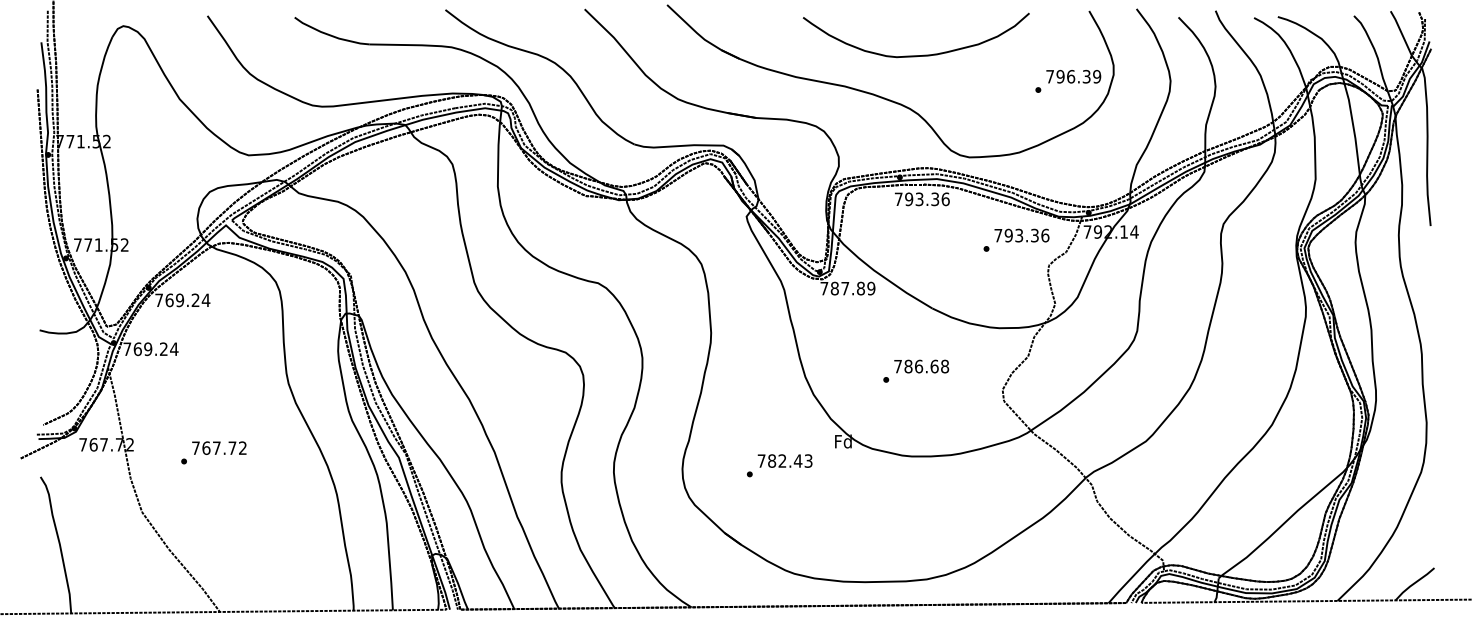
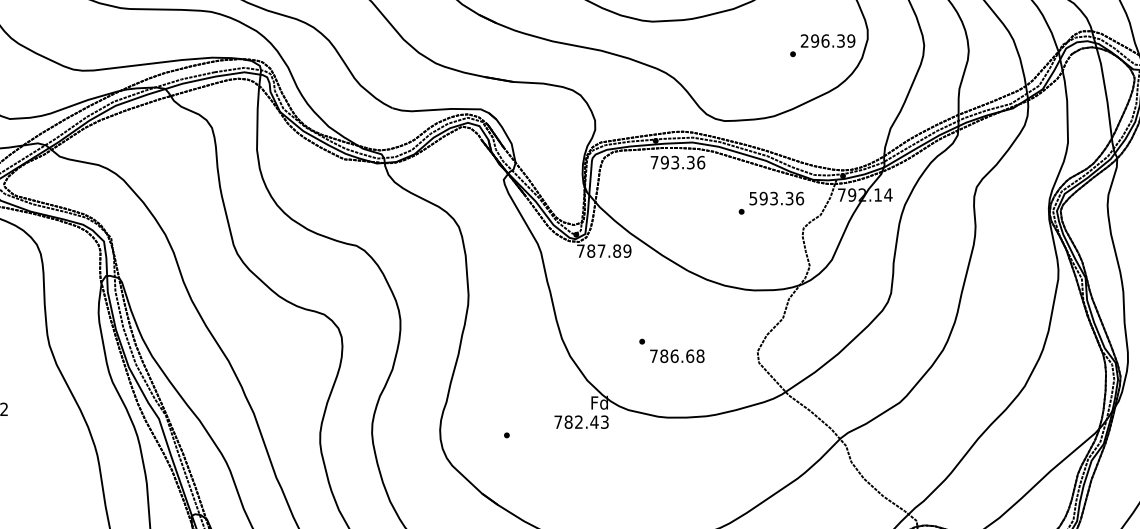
text: (1049, 76) -> (804, 40), 796.39 -> 296.39
text: (998, 235) -> (753, 198), 793.36 -> 593.36
text: (921, 366) -> (677, 356), moved
text: (784, 460) -> (580, 421), moved

